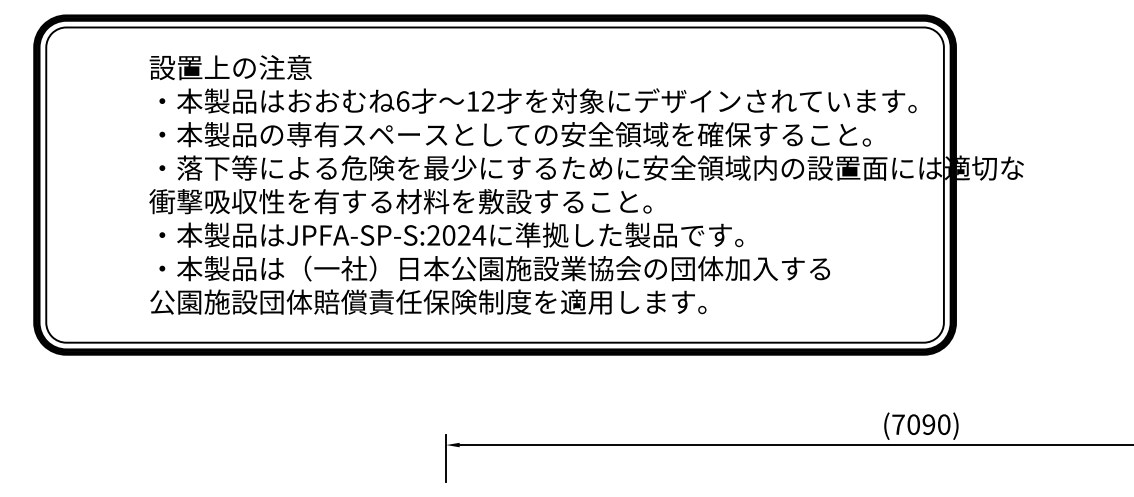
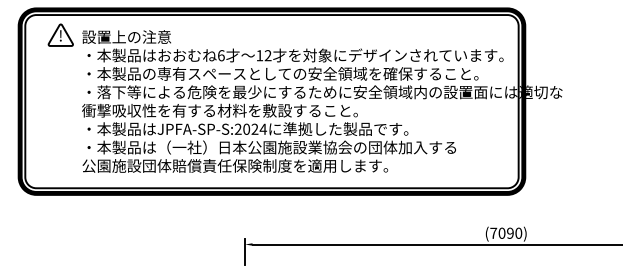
part: (110, 62) -> (60, 34), added

